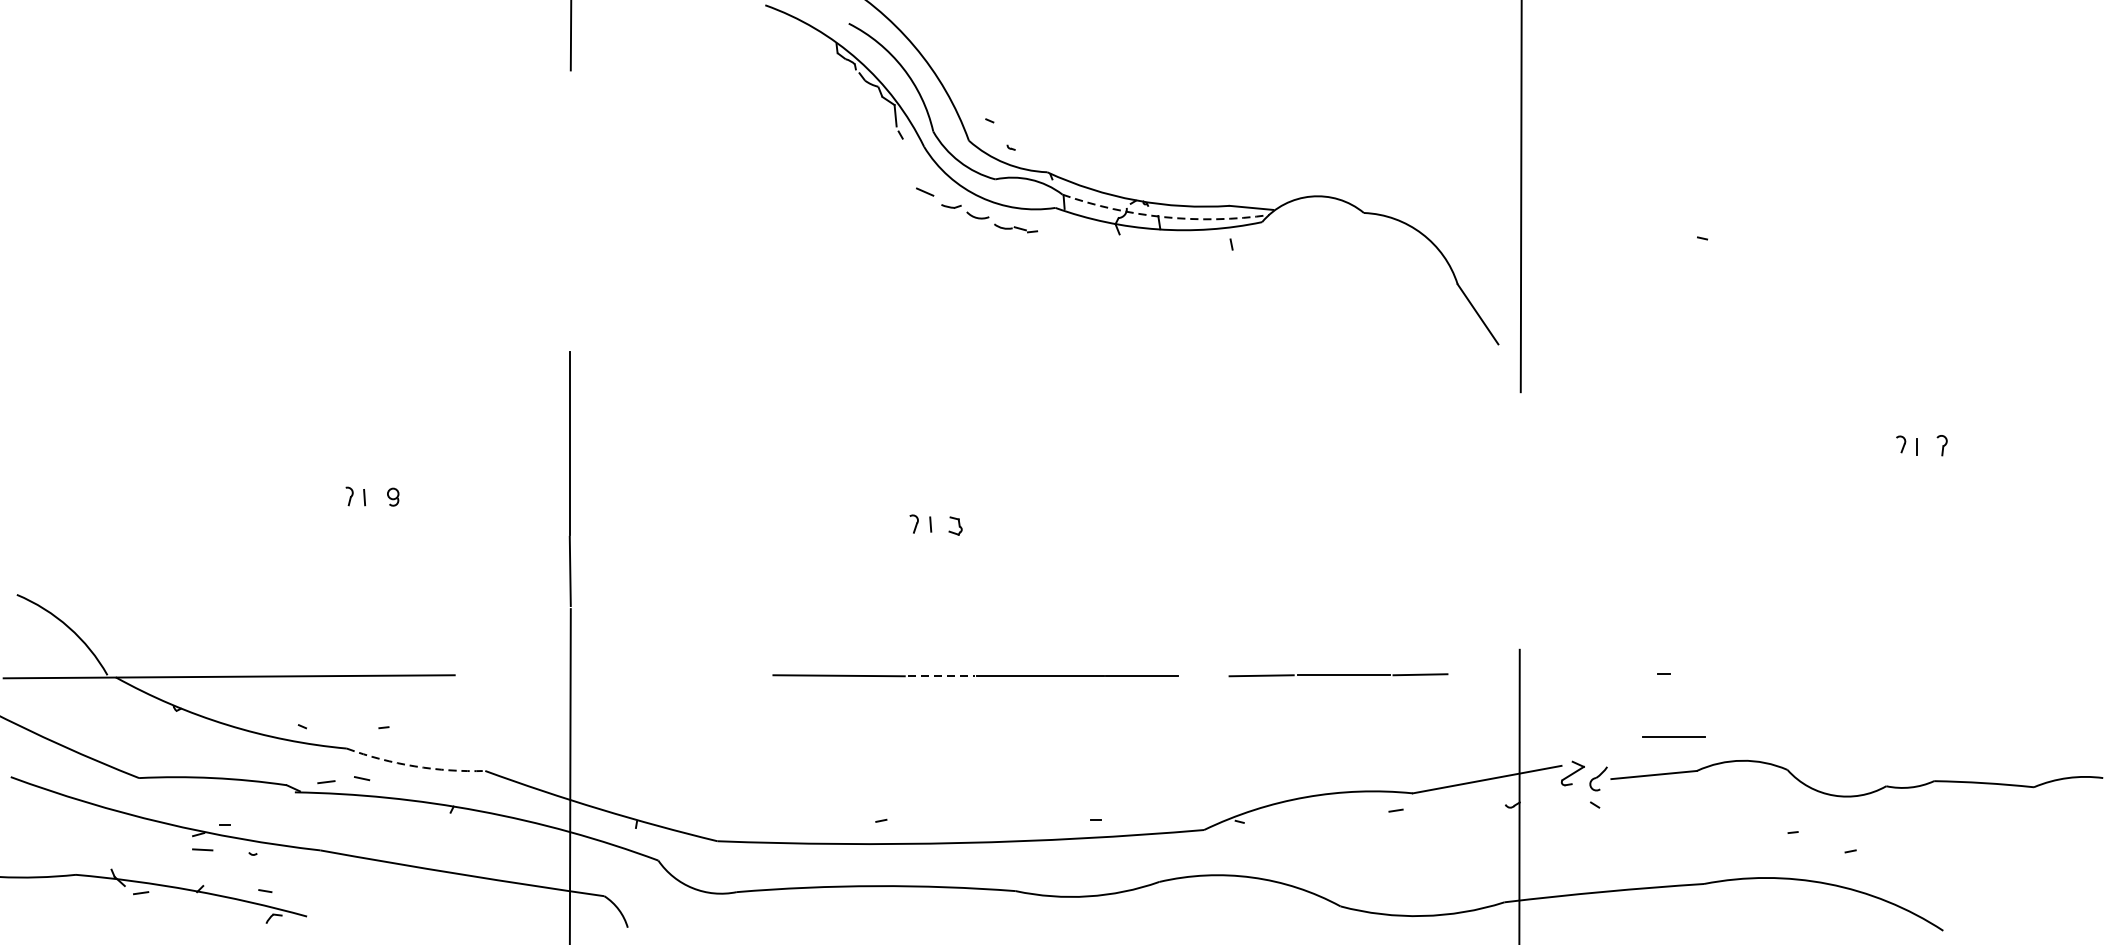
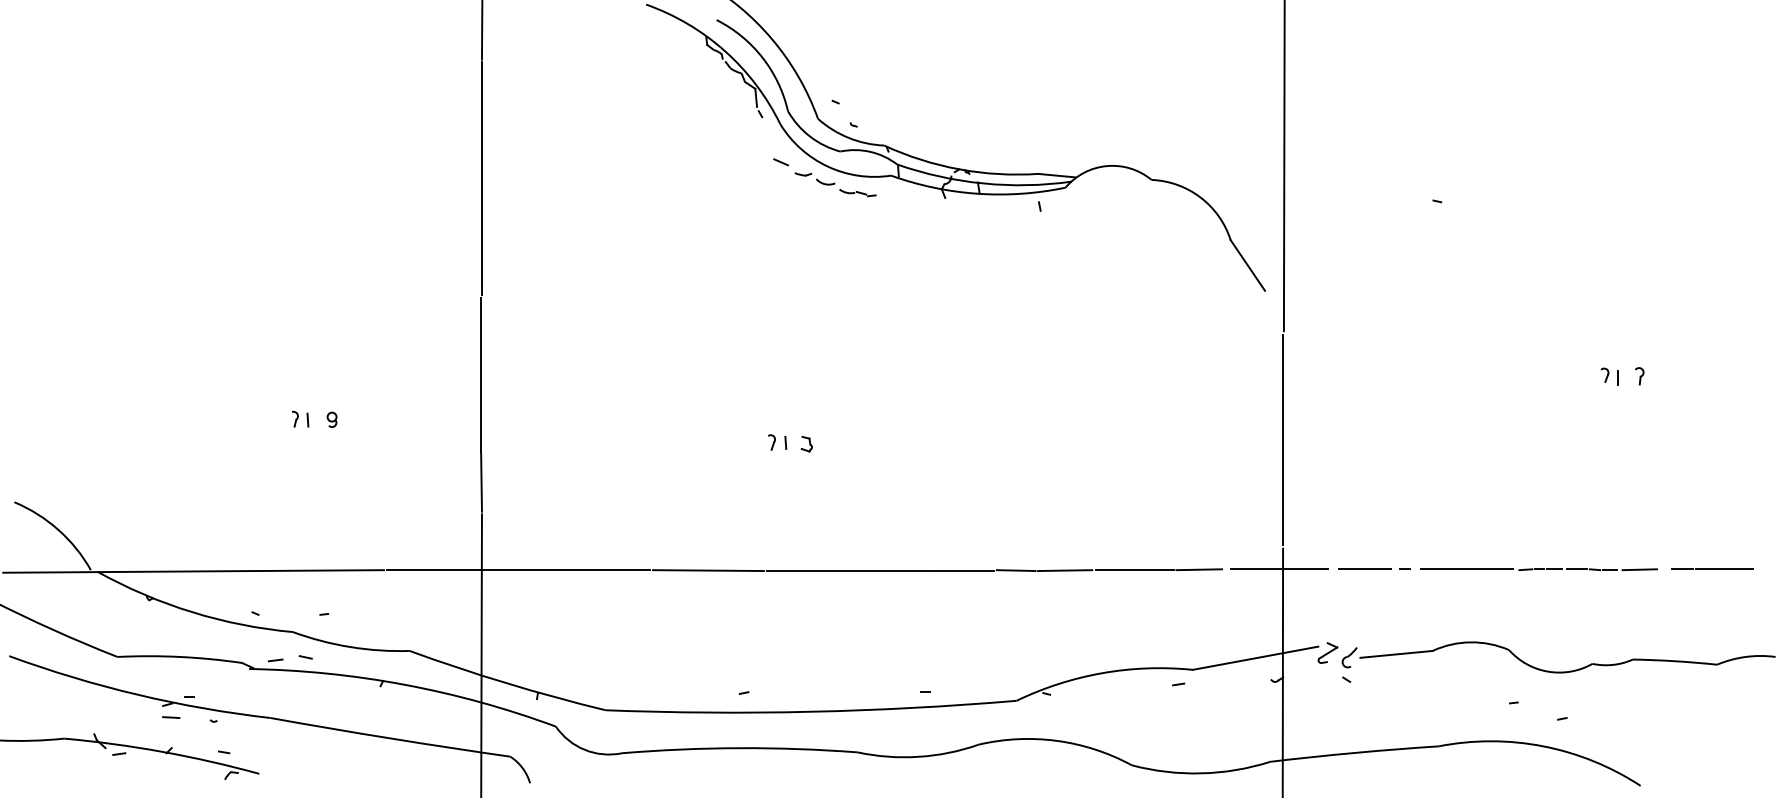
line: (570, 211) -> (481, 178), added
arc: (1164, 217) -> (983, 183), dashed -> solid
line: (1520, 520) -> (1283, 439), added
line: (2028, 673) -> (1712, 568), added
line: (1514, 674) -> (1278, 569), added
part: (1822, 674) -> (1538, 569), added
line: (614, 675) -> (518, 570), added
line: (1202, 675) -> (1015, 570), added
line: (942, 676) -> (795, 571), dashed -> solid
line: (1673, 736) -> (1364, 568), moved
arc: (415, 766) -> (350, 647), dashed -> solid

